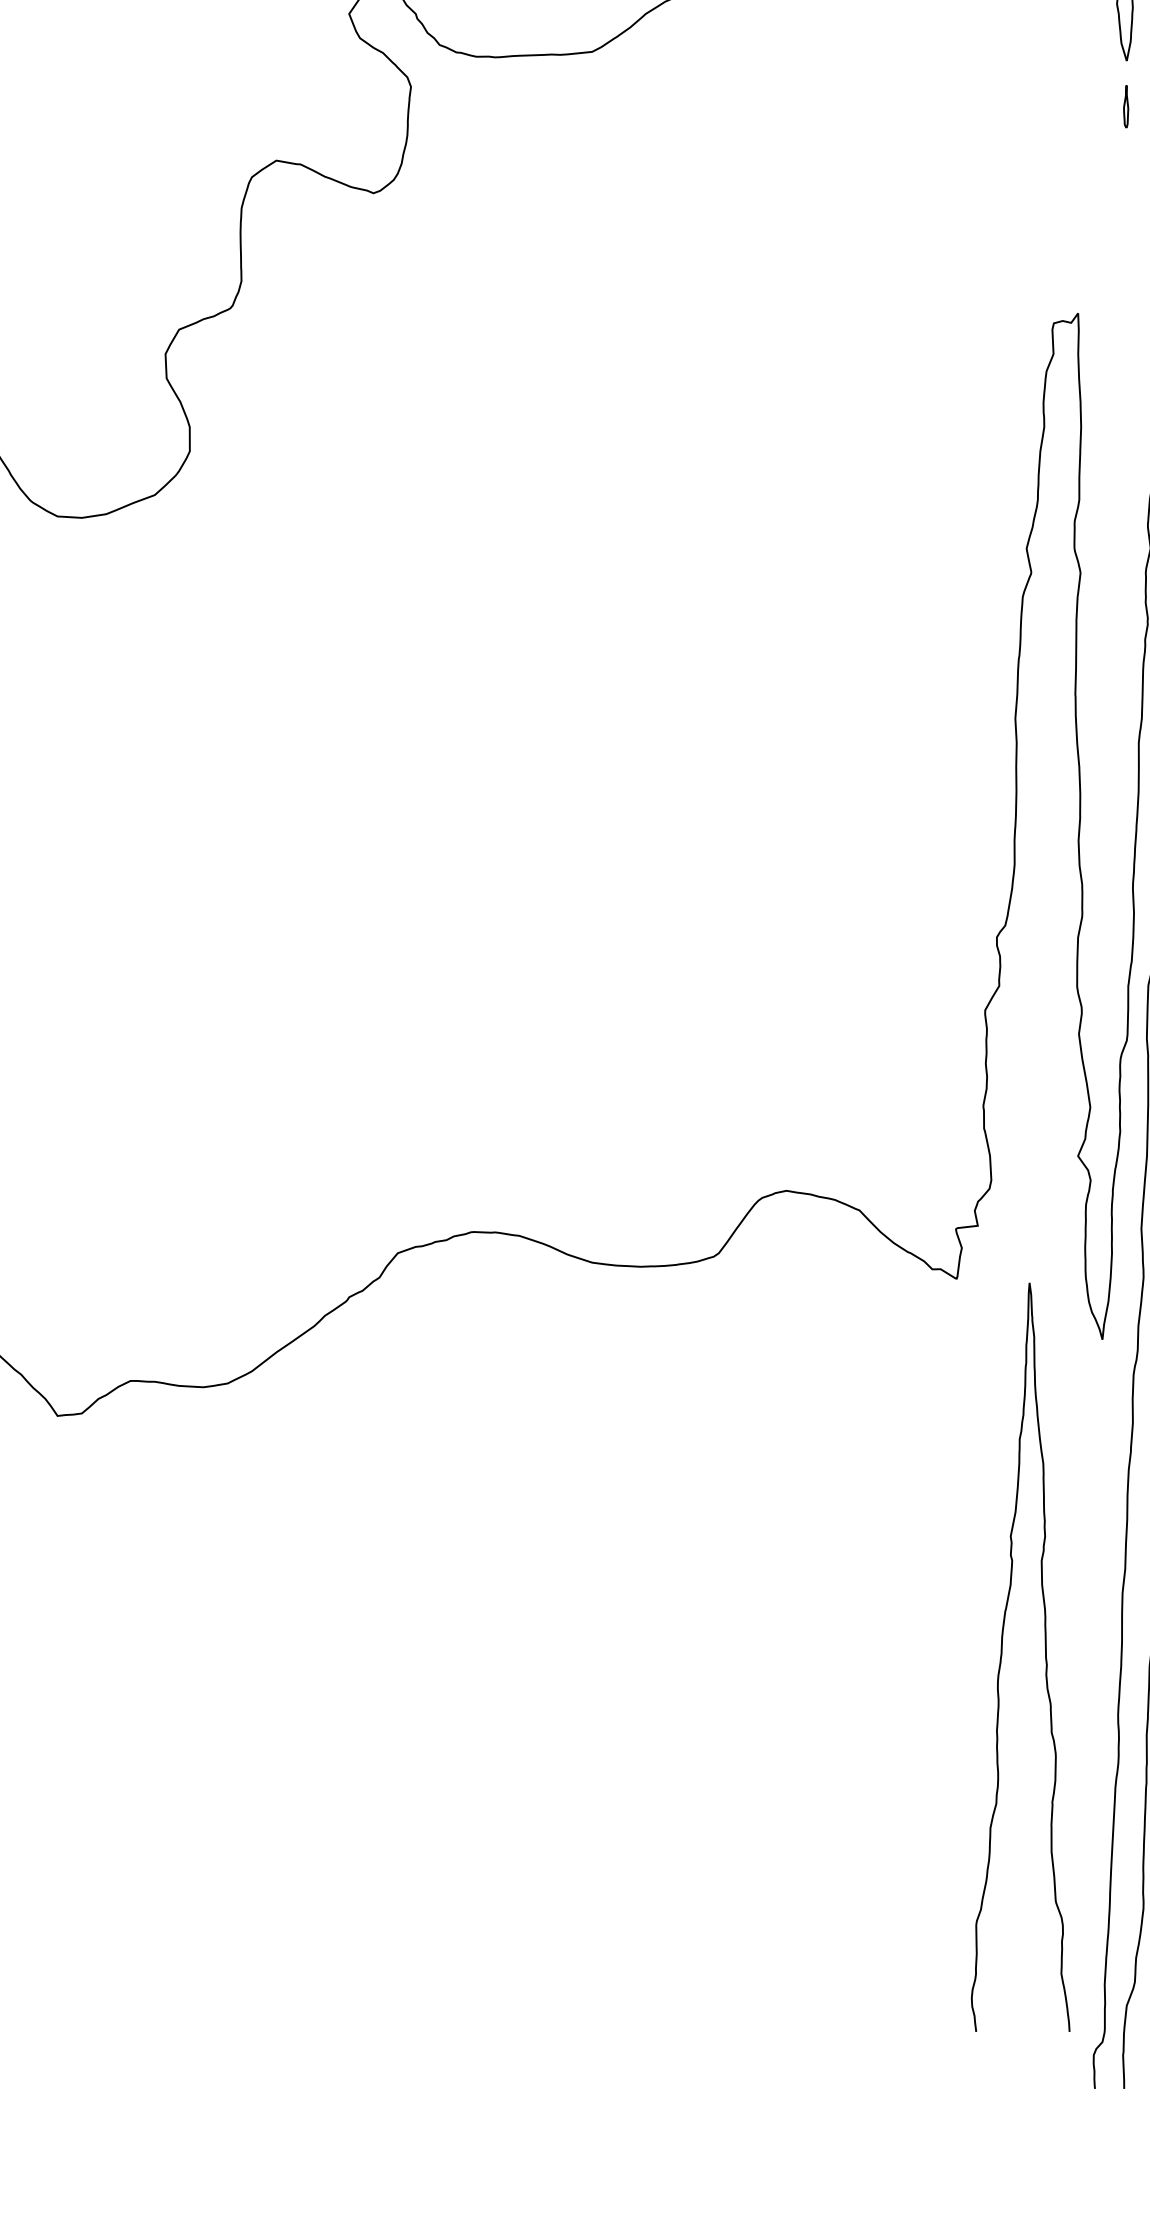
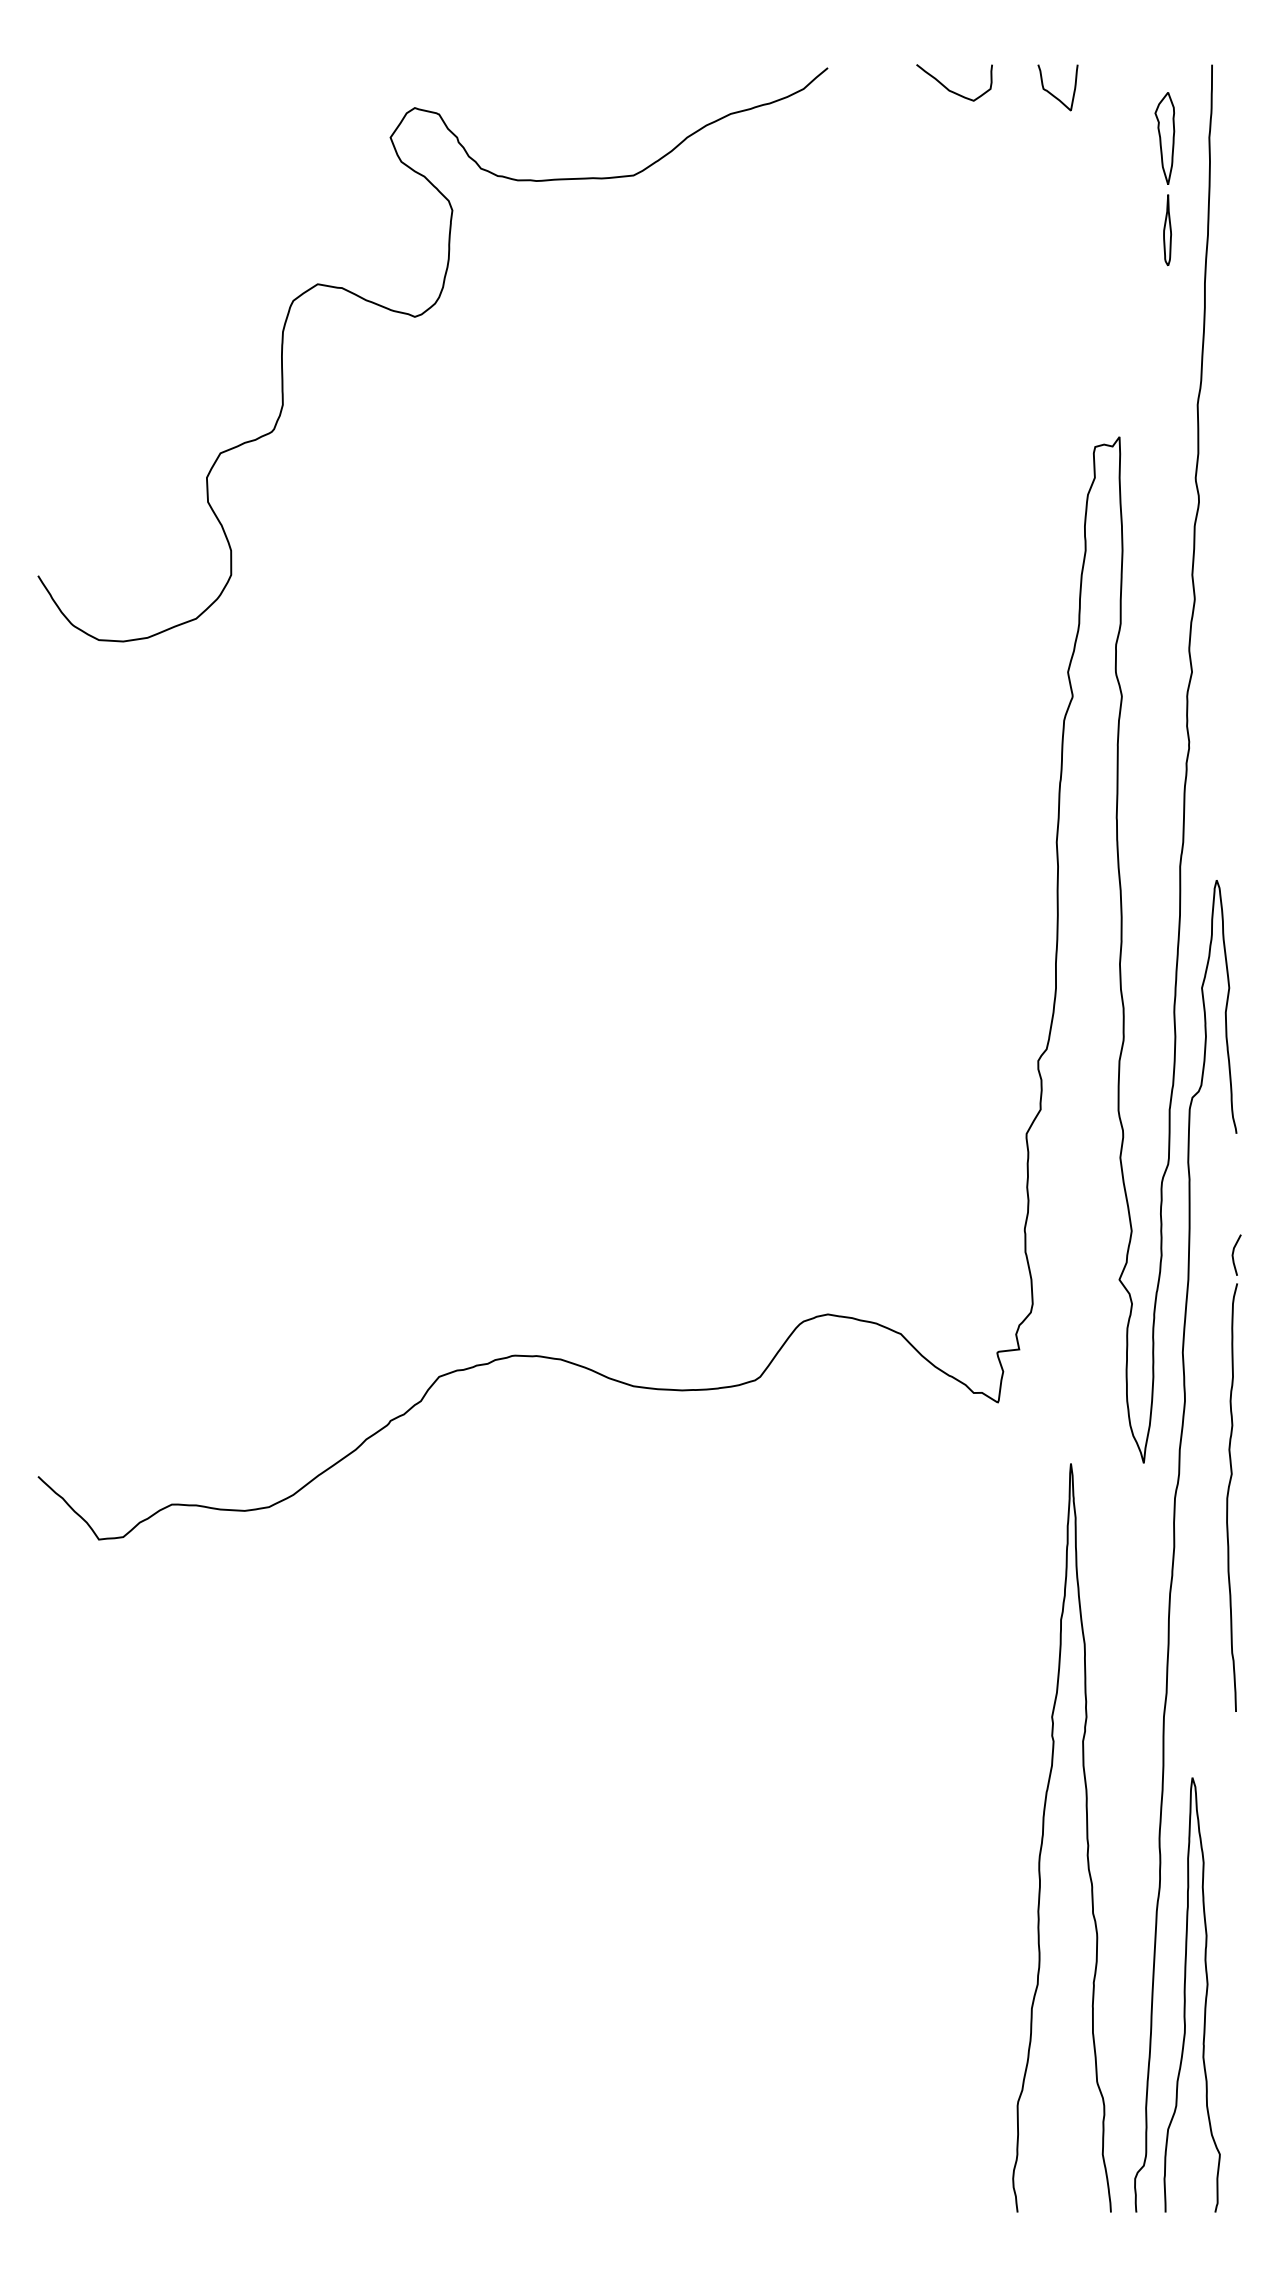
part: (1126, 106) -> (1167, 230), size x1.67
curve: (1002, 1656) -> (1043, 1837), moved

